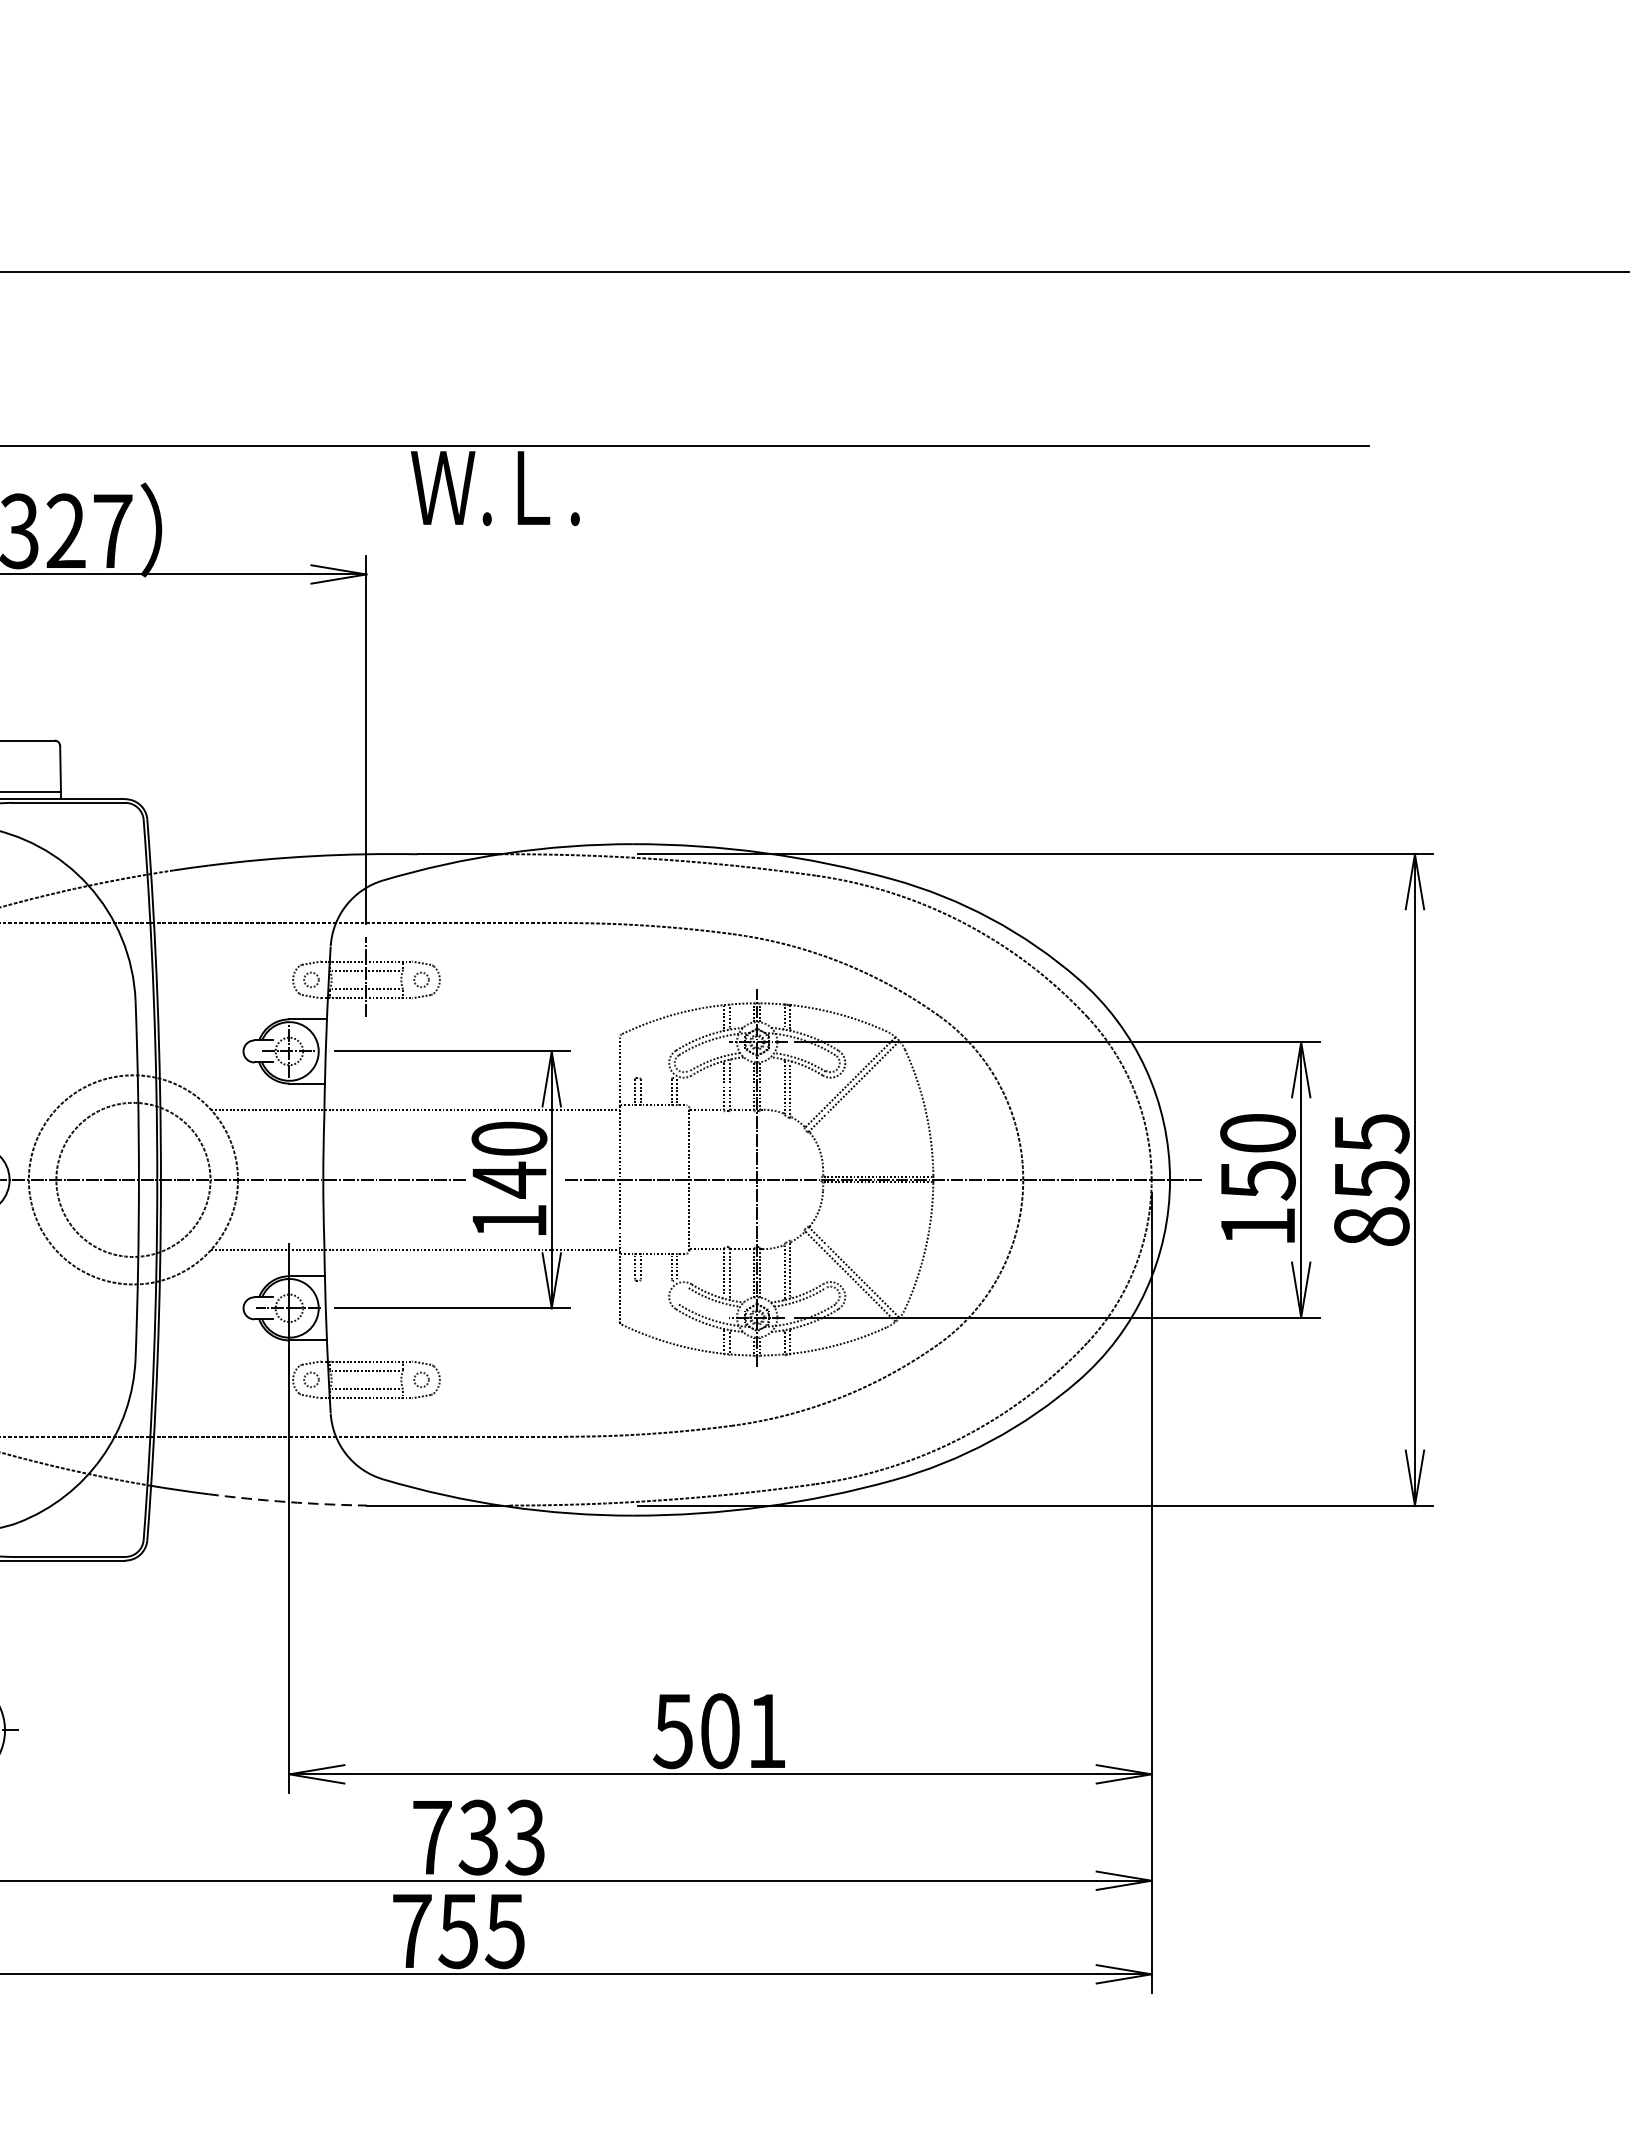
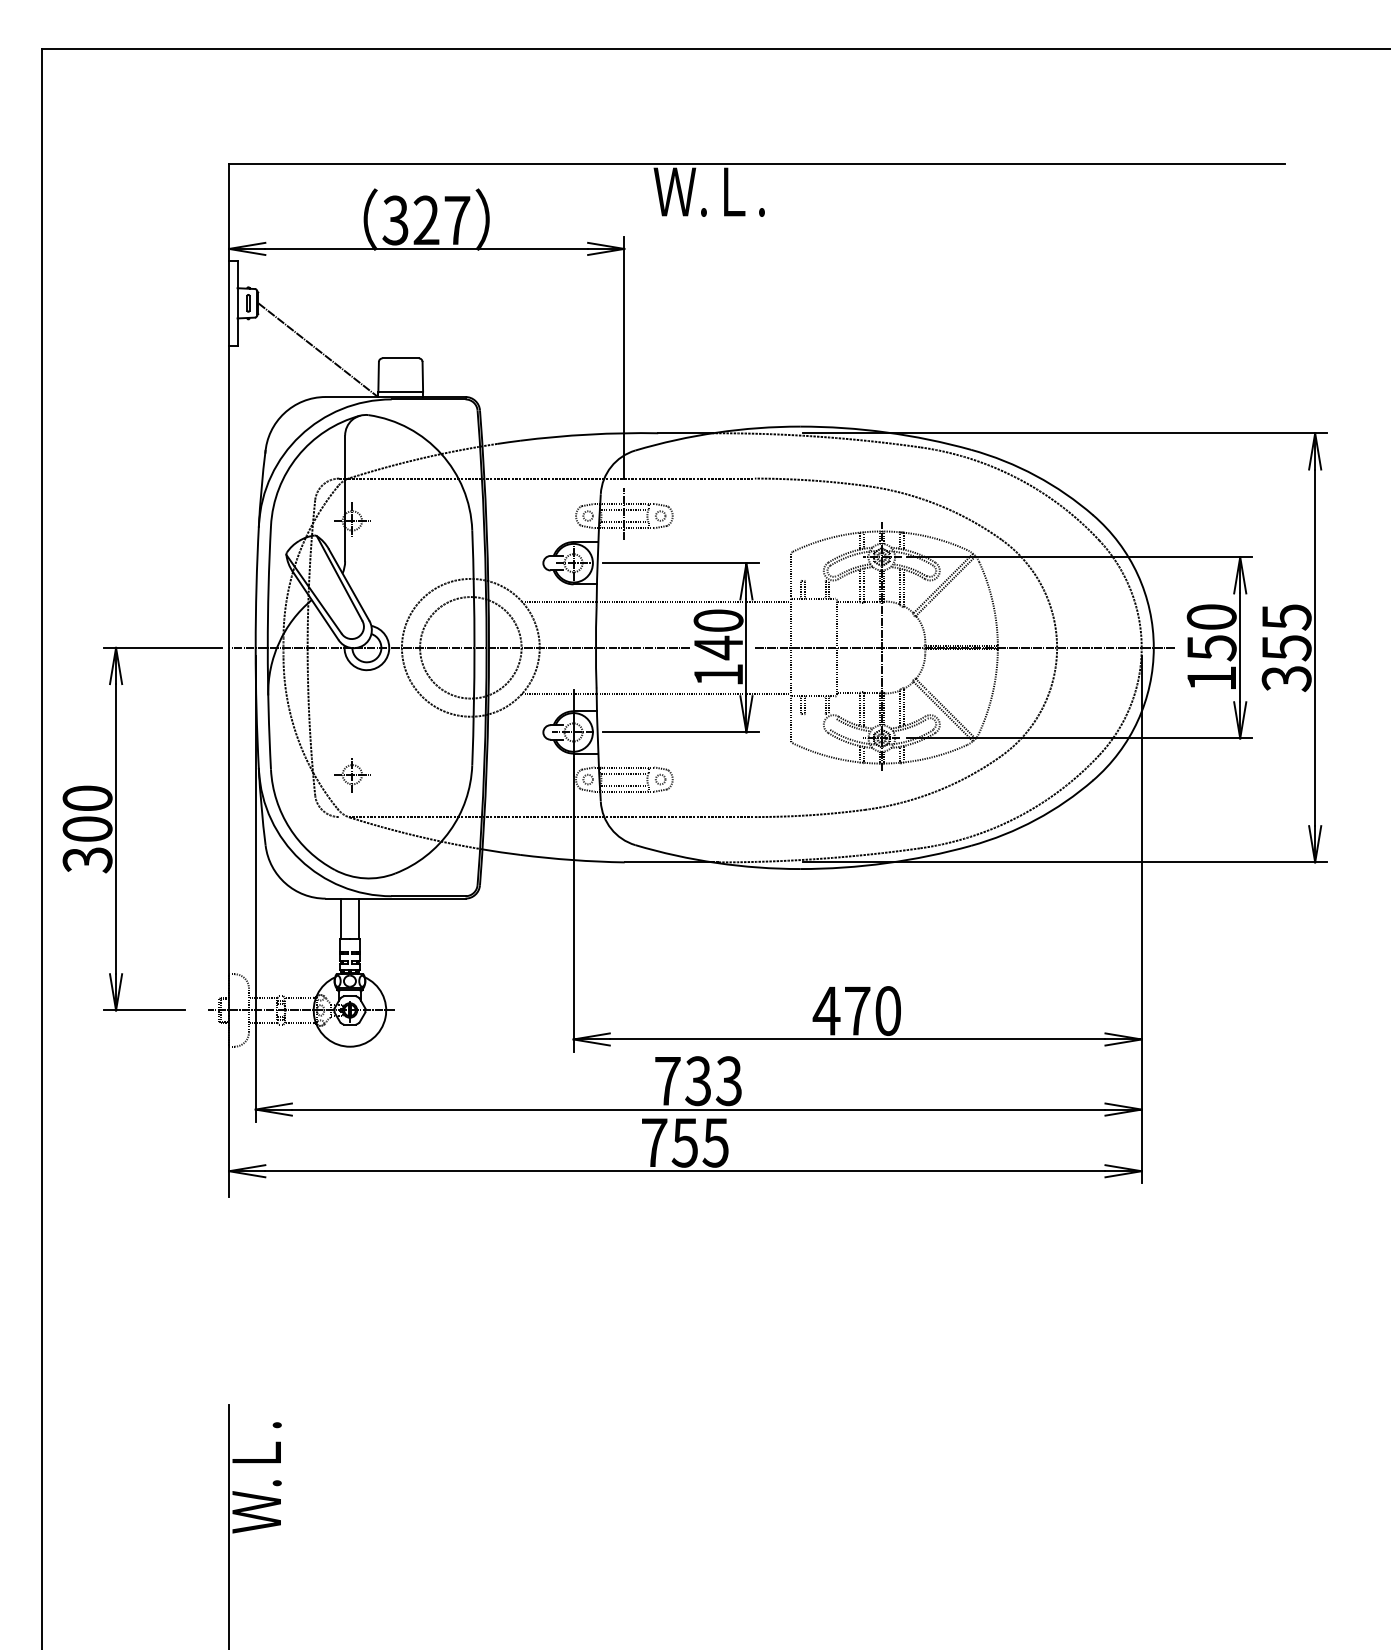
text: (1371, 1226) -> (1286, 678), 855 -> 355
arc: (287, 1502) -> (572, 860), dashed -> solid
text: (718, 1730) -> (856, 1010), 501 -> 470

